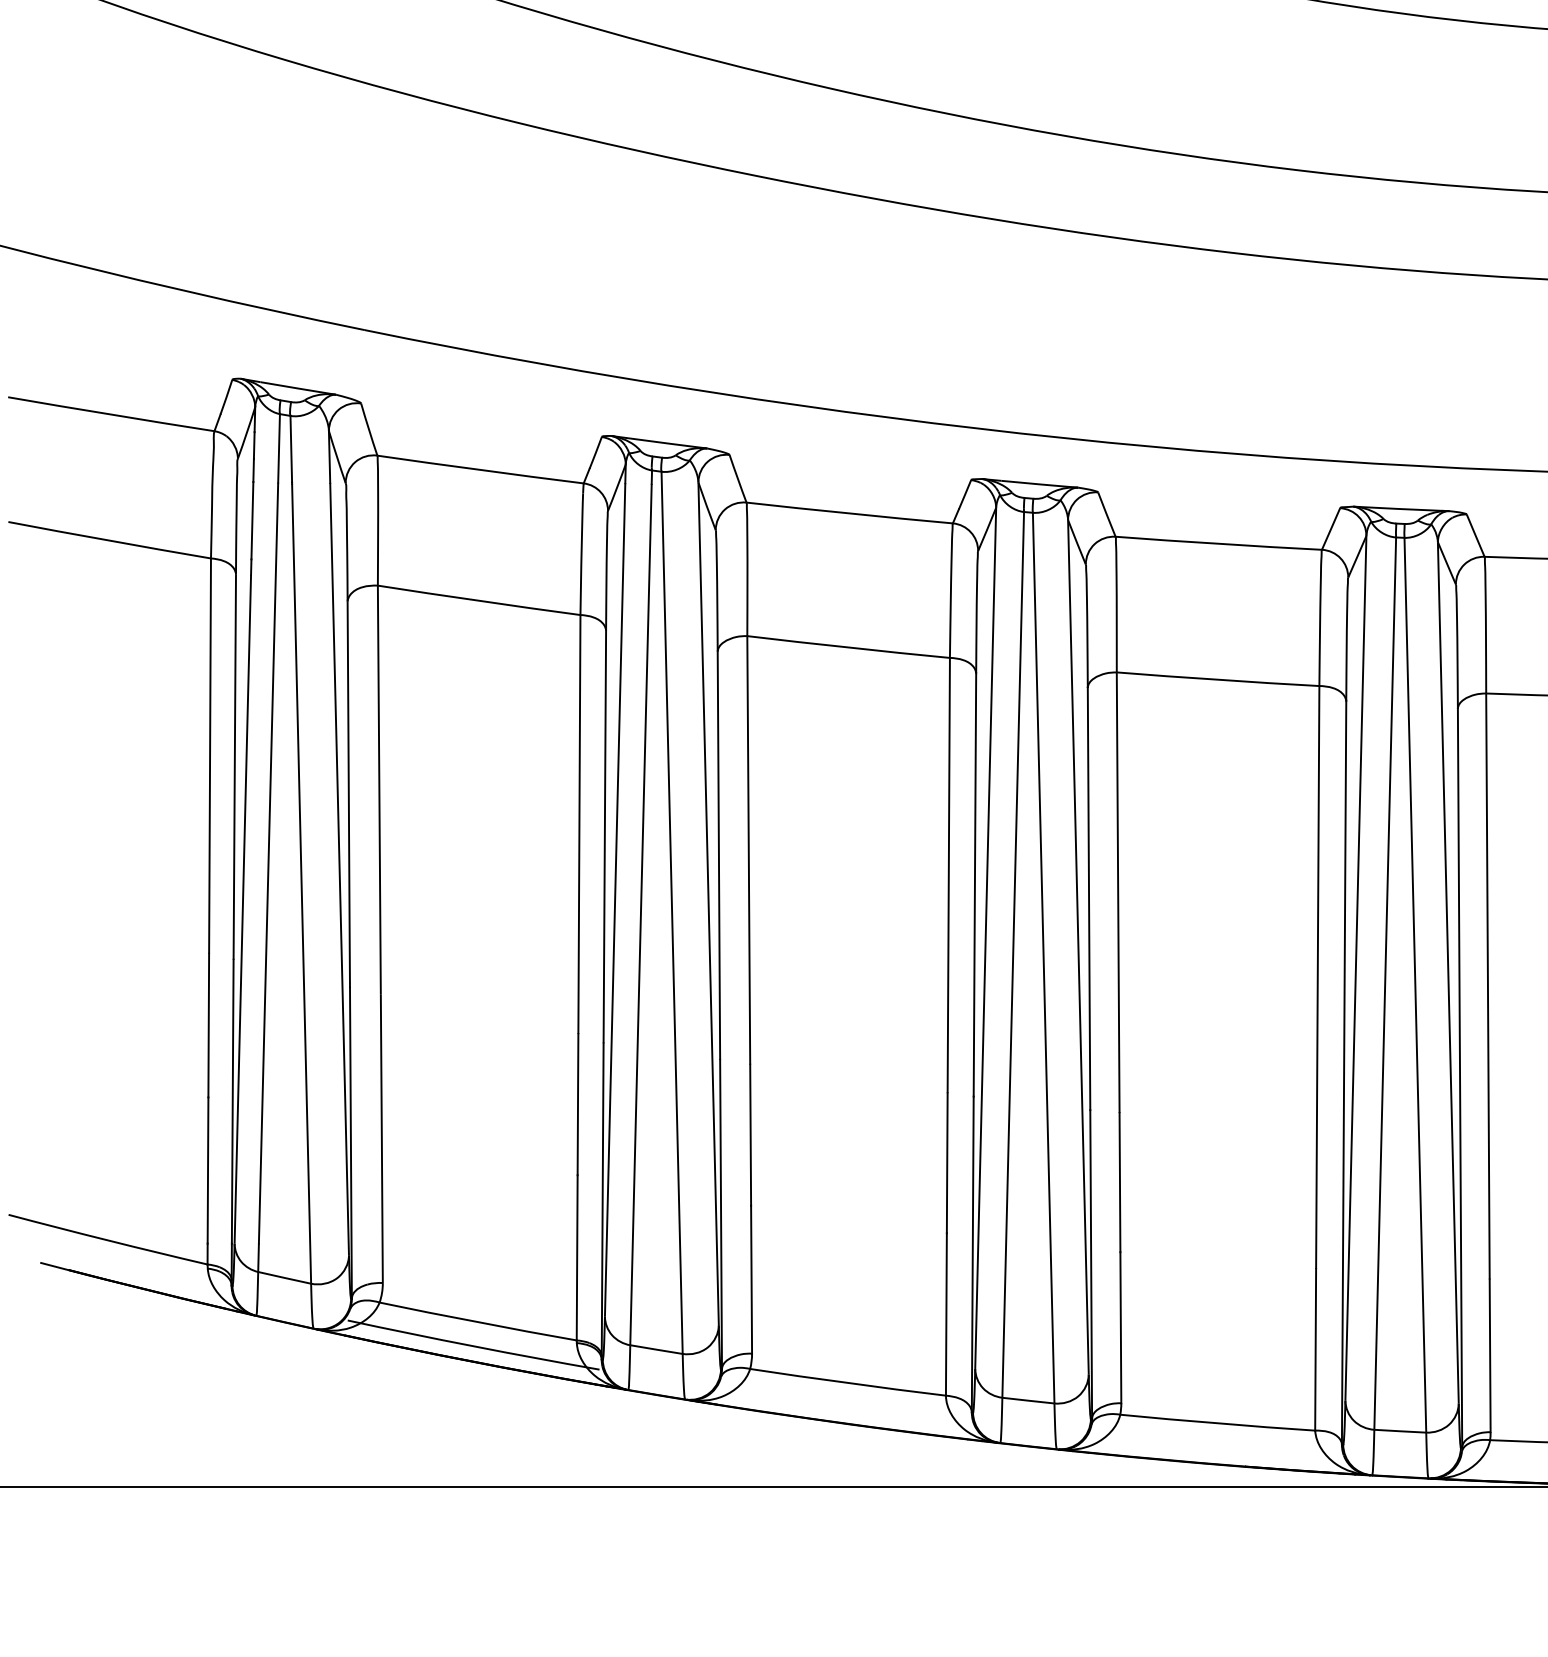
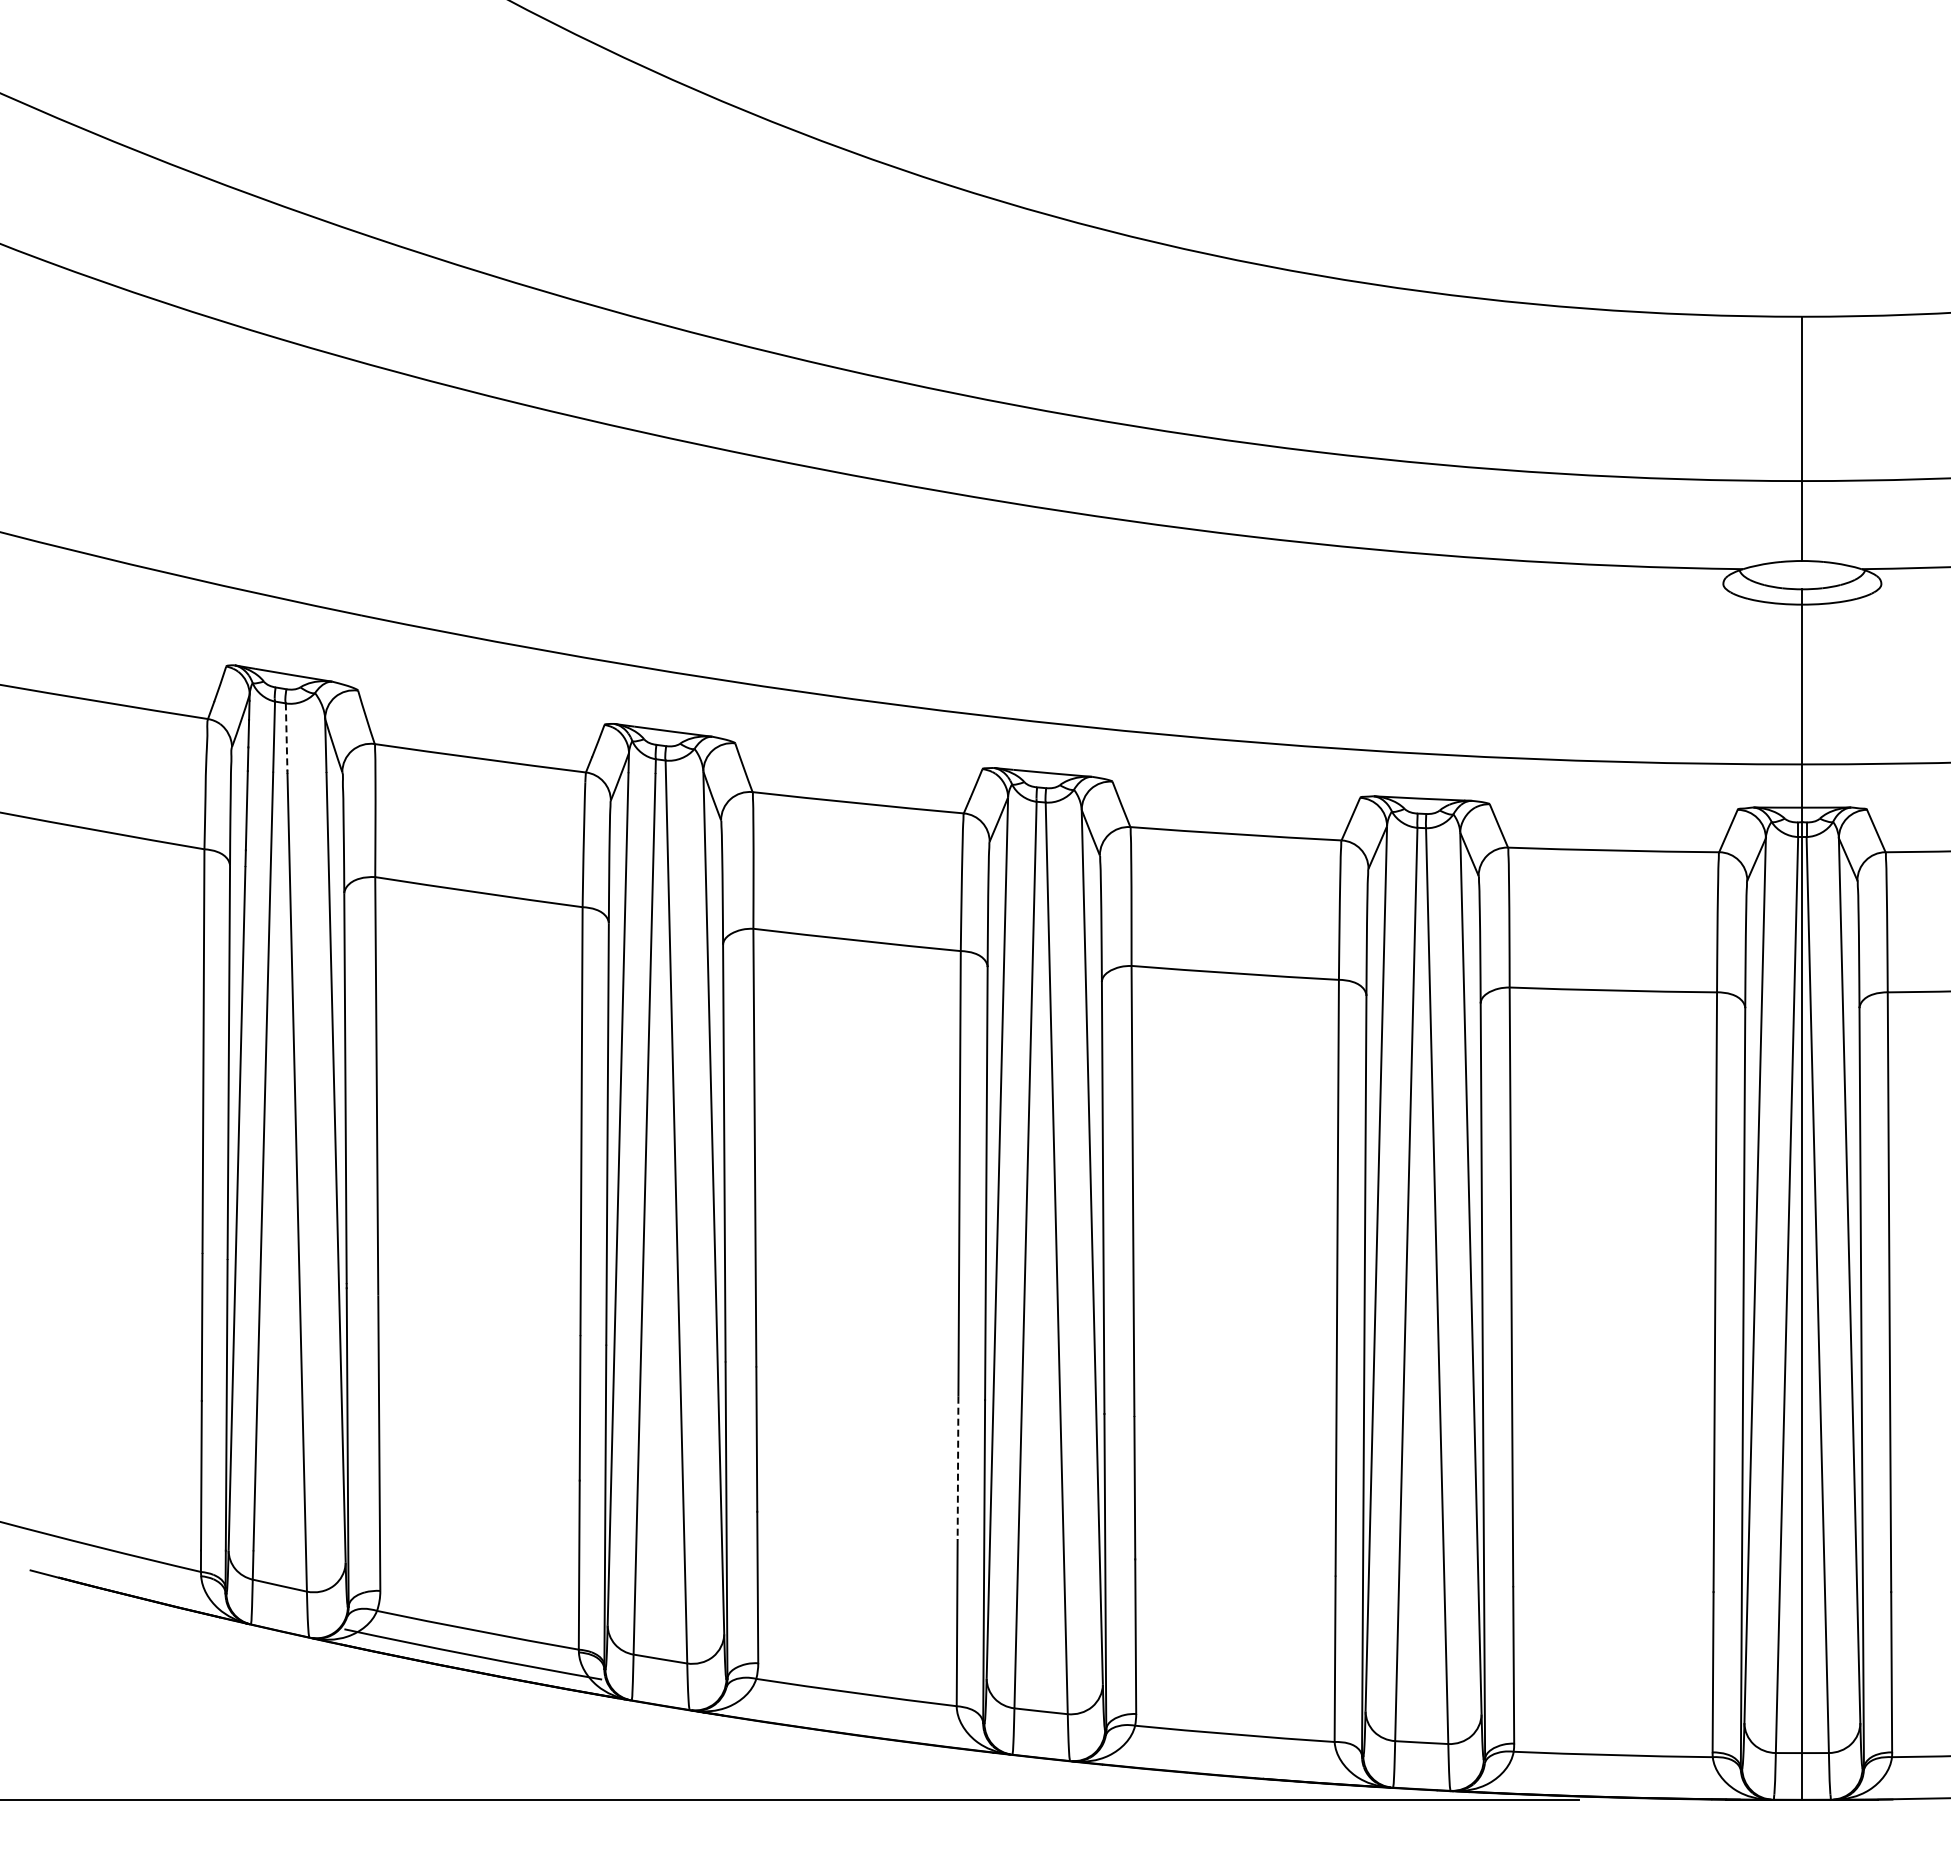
line: (291, 449) -> (286, 737), solid -> dashed
line: (947, 1163) -> (958, 1468), solid -> dashed

